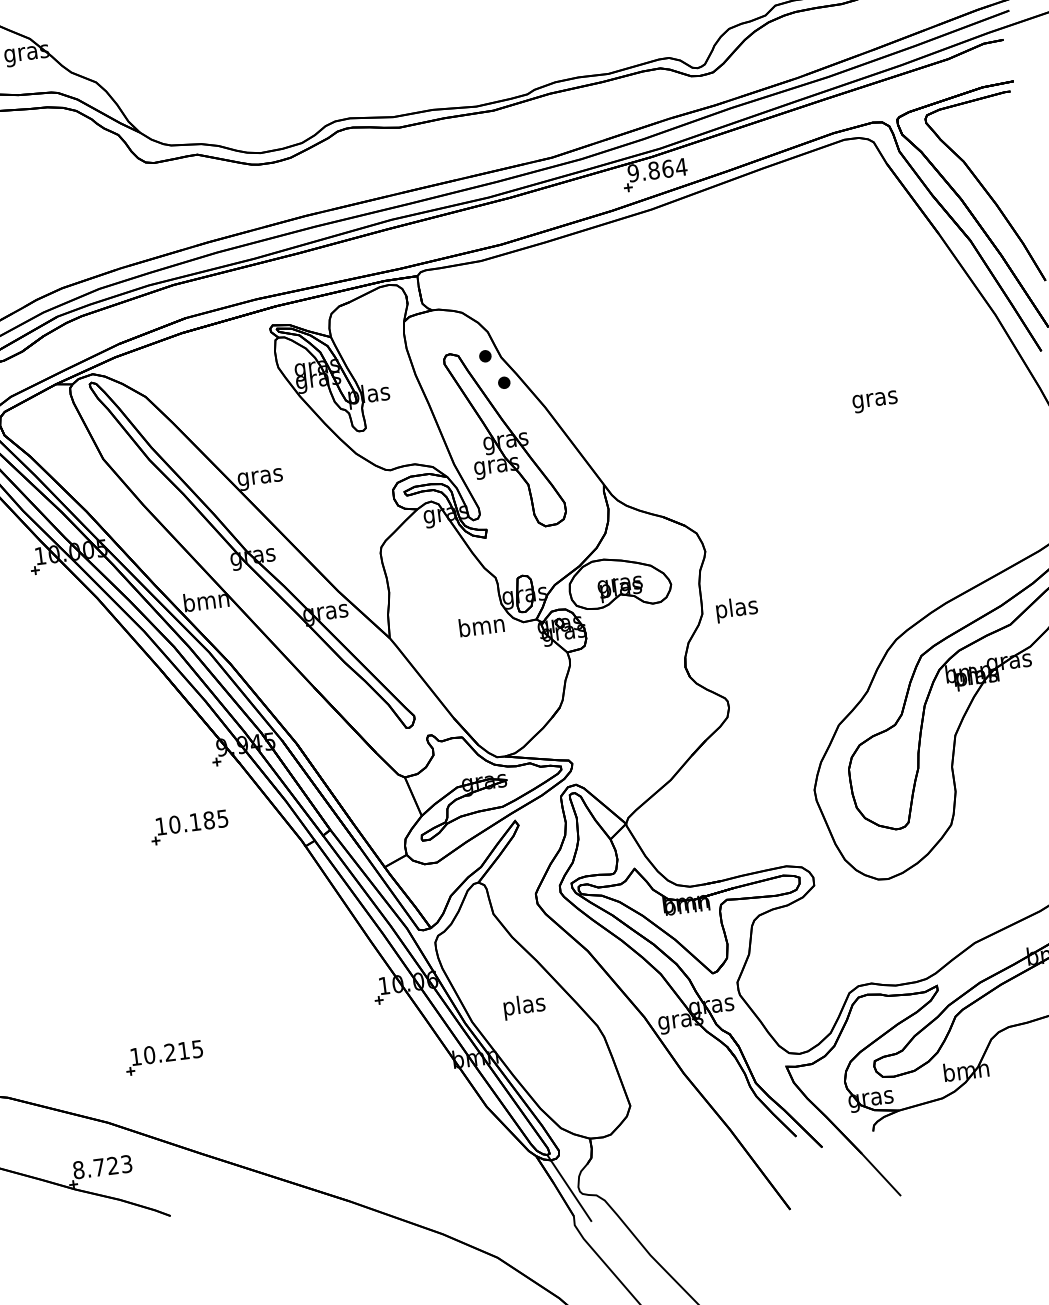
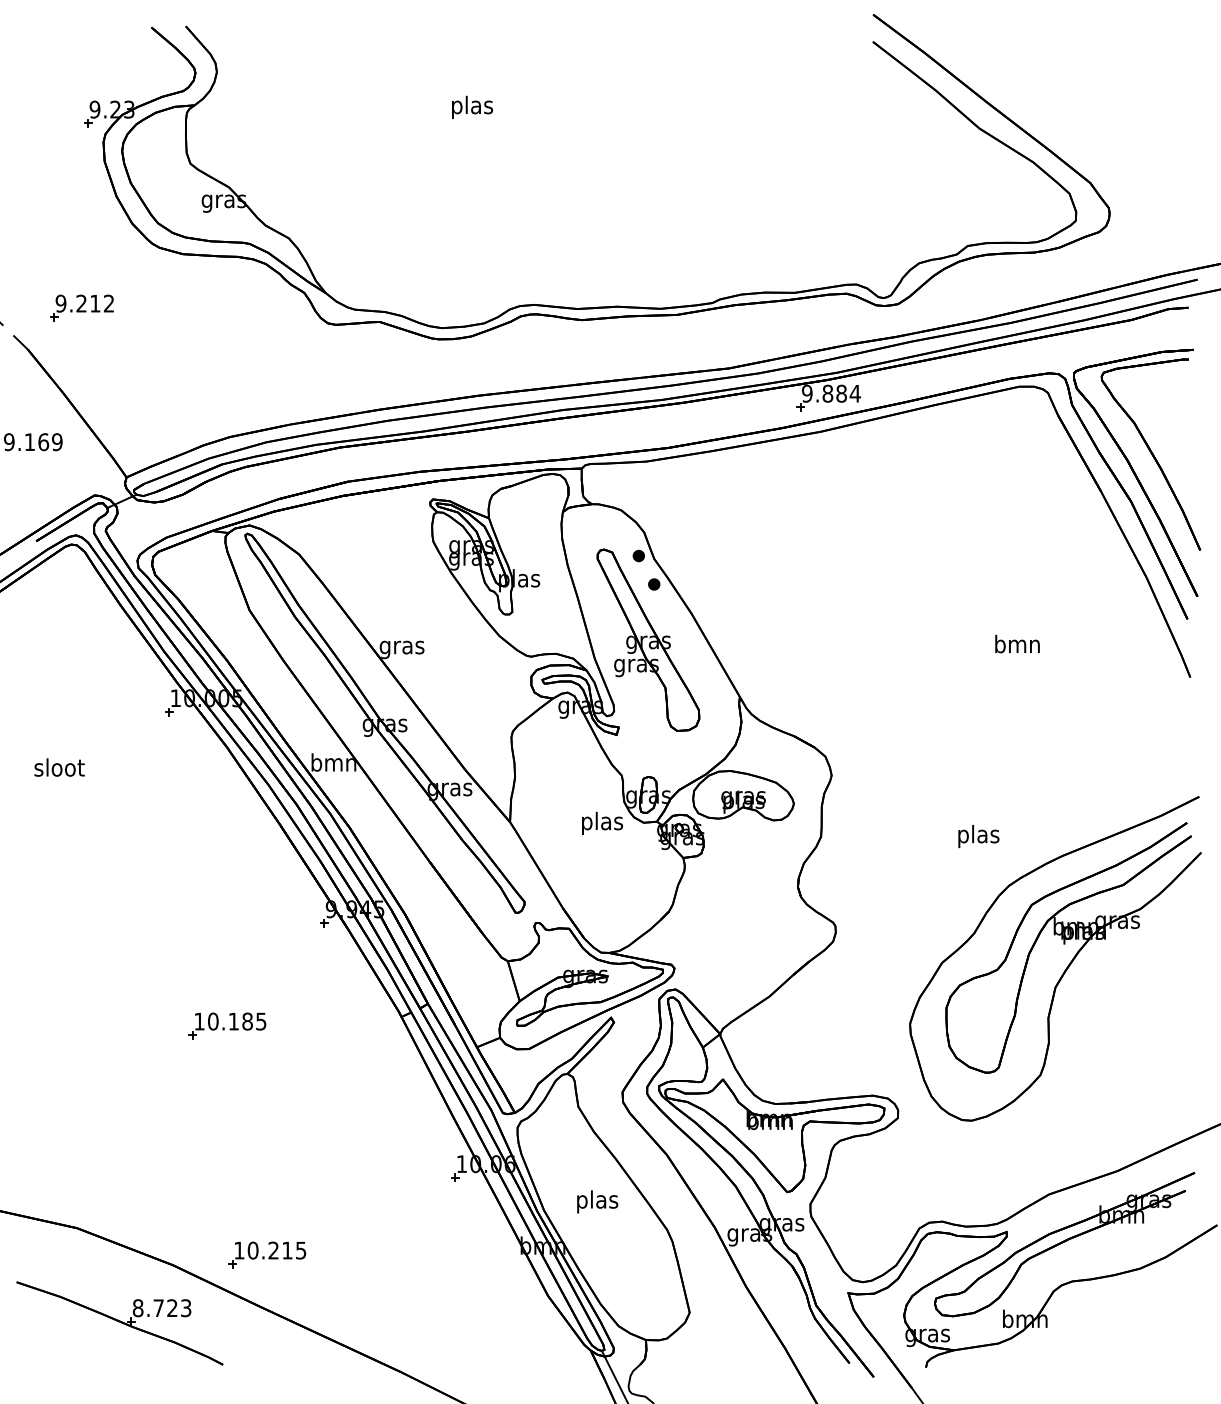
text: (667, 168) -> (841, 393), 9.864 -> 9.884
text: (874, 398) -> (1017, 645), gras -> bmn
text: (736, 609) -> (978, 836), moved
text: (482, 627) -> (602, 822), bmn -> plas
part: (189, 826) -> (227, 1025), moved
part: (164, 1057) -> (267, 1254), moved

